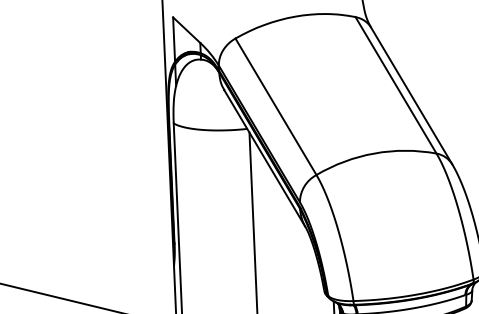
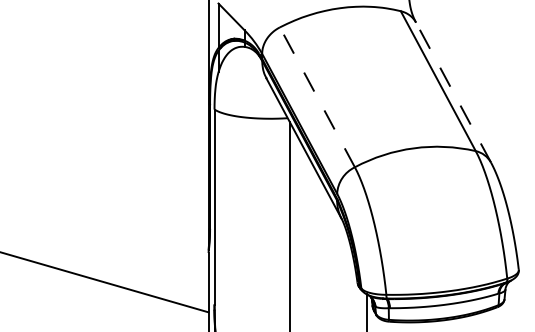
line: (411, 96) -> (453, 92), solid -> dashed
line: (276, 105) -> (317, 96), solid -> dashed

